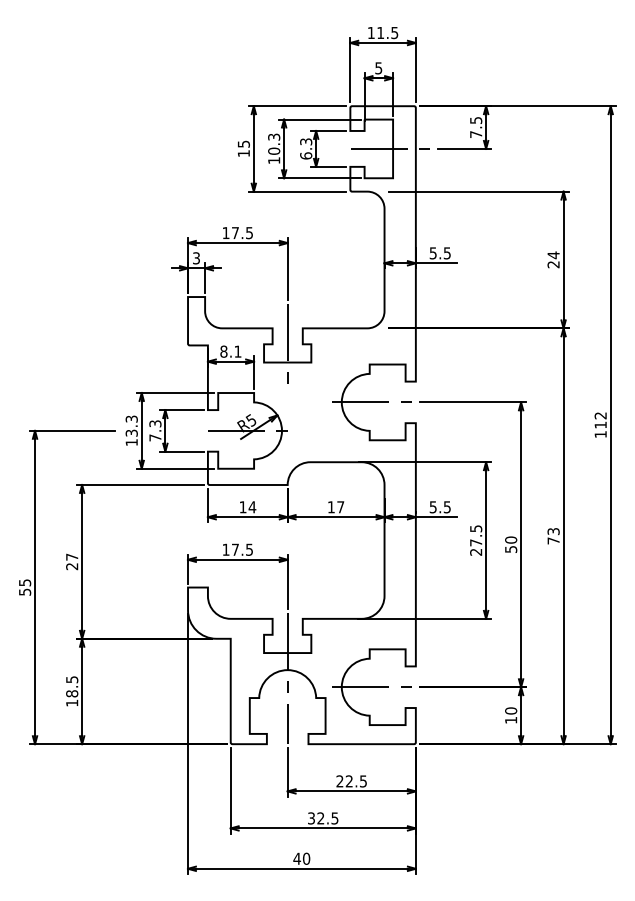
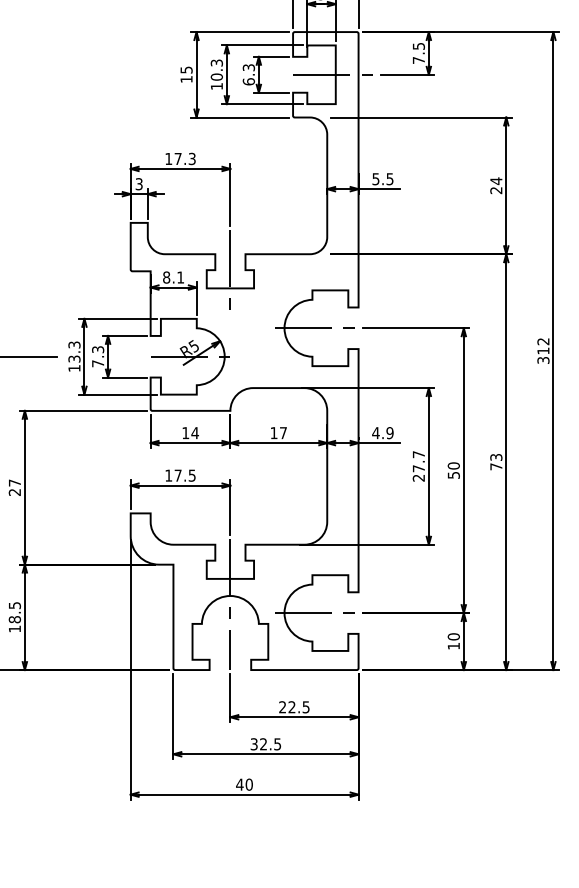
text: (249, 232) -> (192, 158), 17.5 -> 17.3
text: (600, 434) -> (543, 360), 112 -> 312
text: (439, 507) -> (382, 433), 5.5 -> 4.9
text: (476, 528) -> (419, 454), 27.5 -> 27.7

